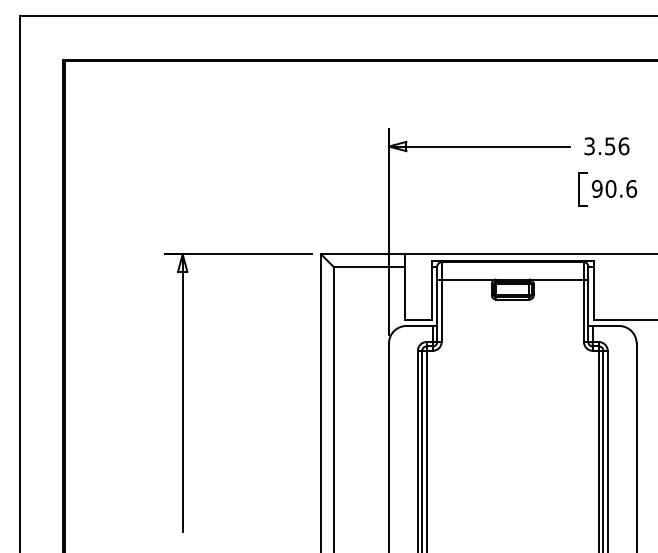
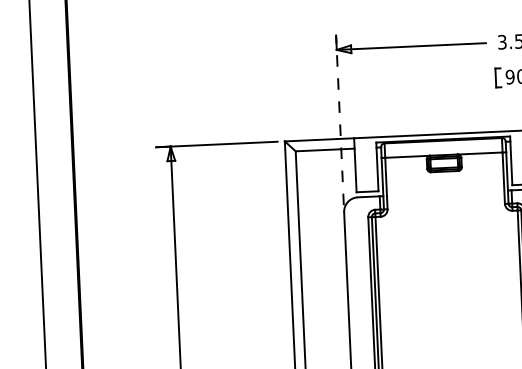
part: (582, 189) -> (498, 78), size x0.7
line: (388, 231) -> (339, 120), solid -> dashed

